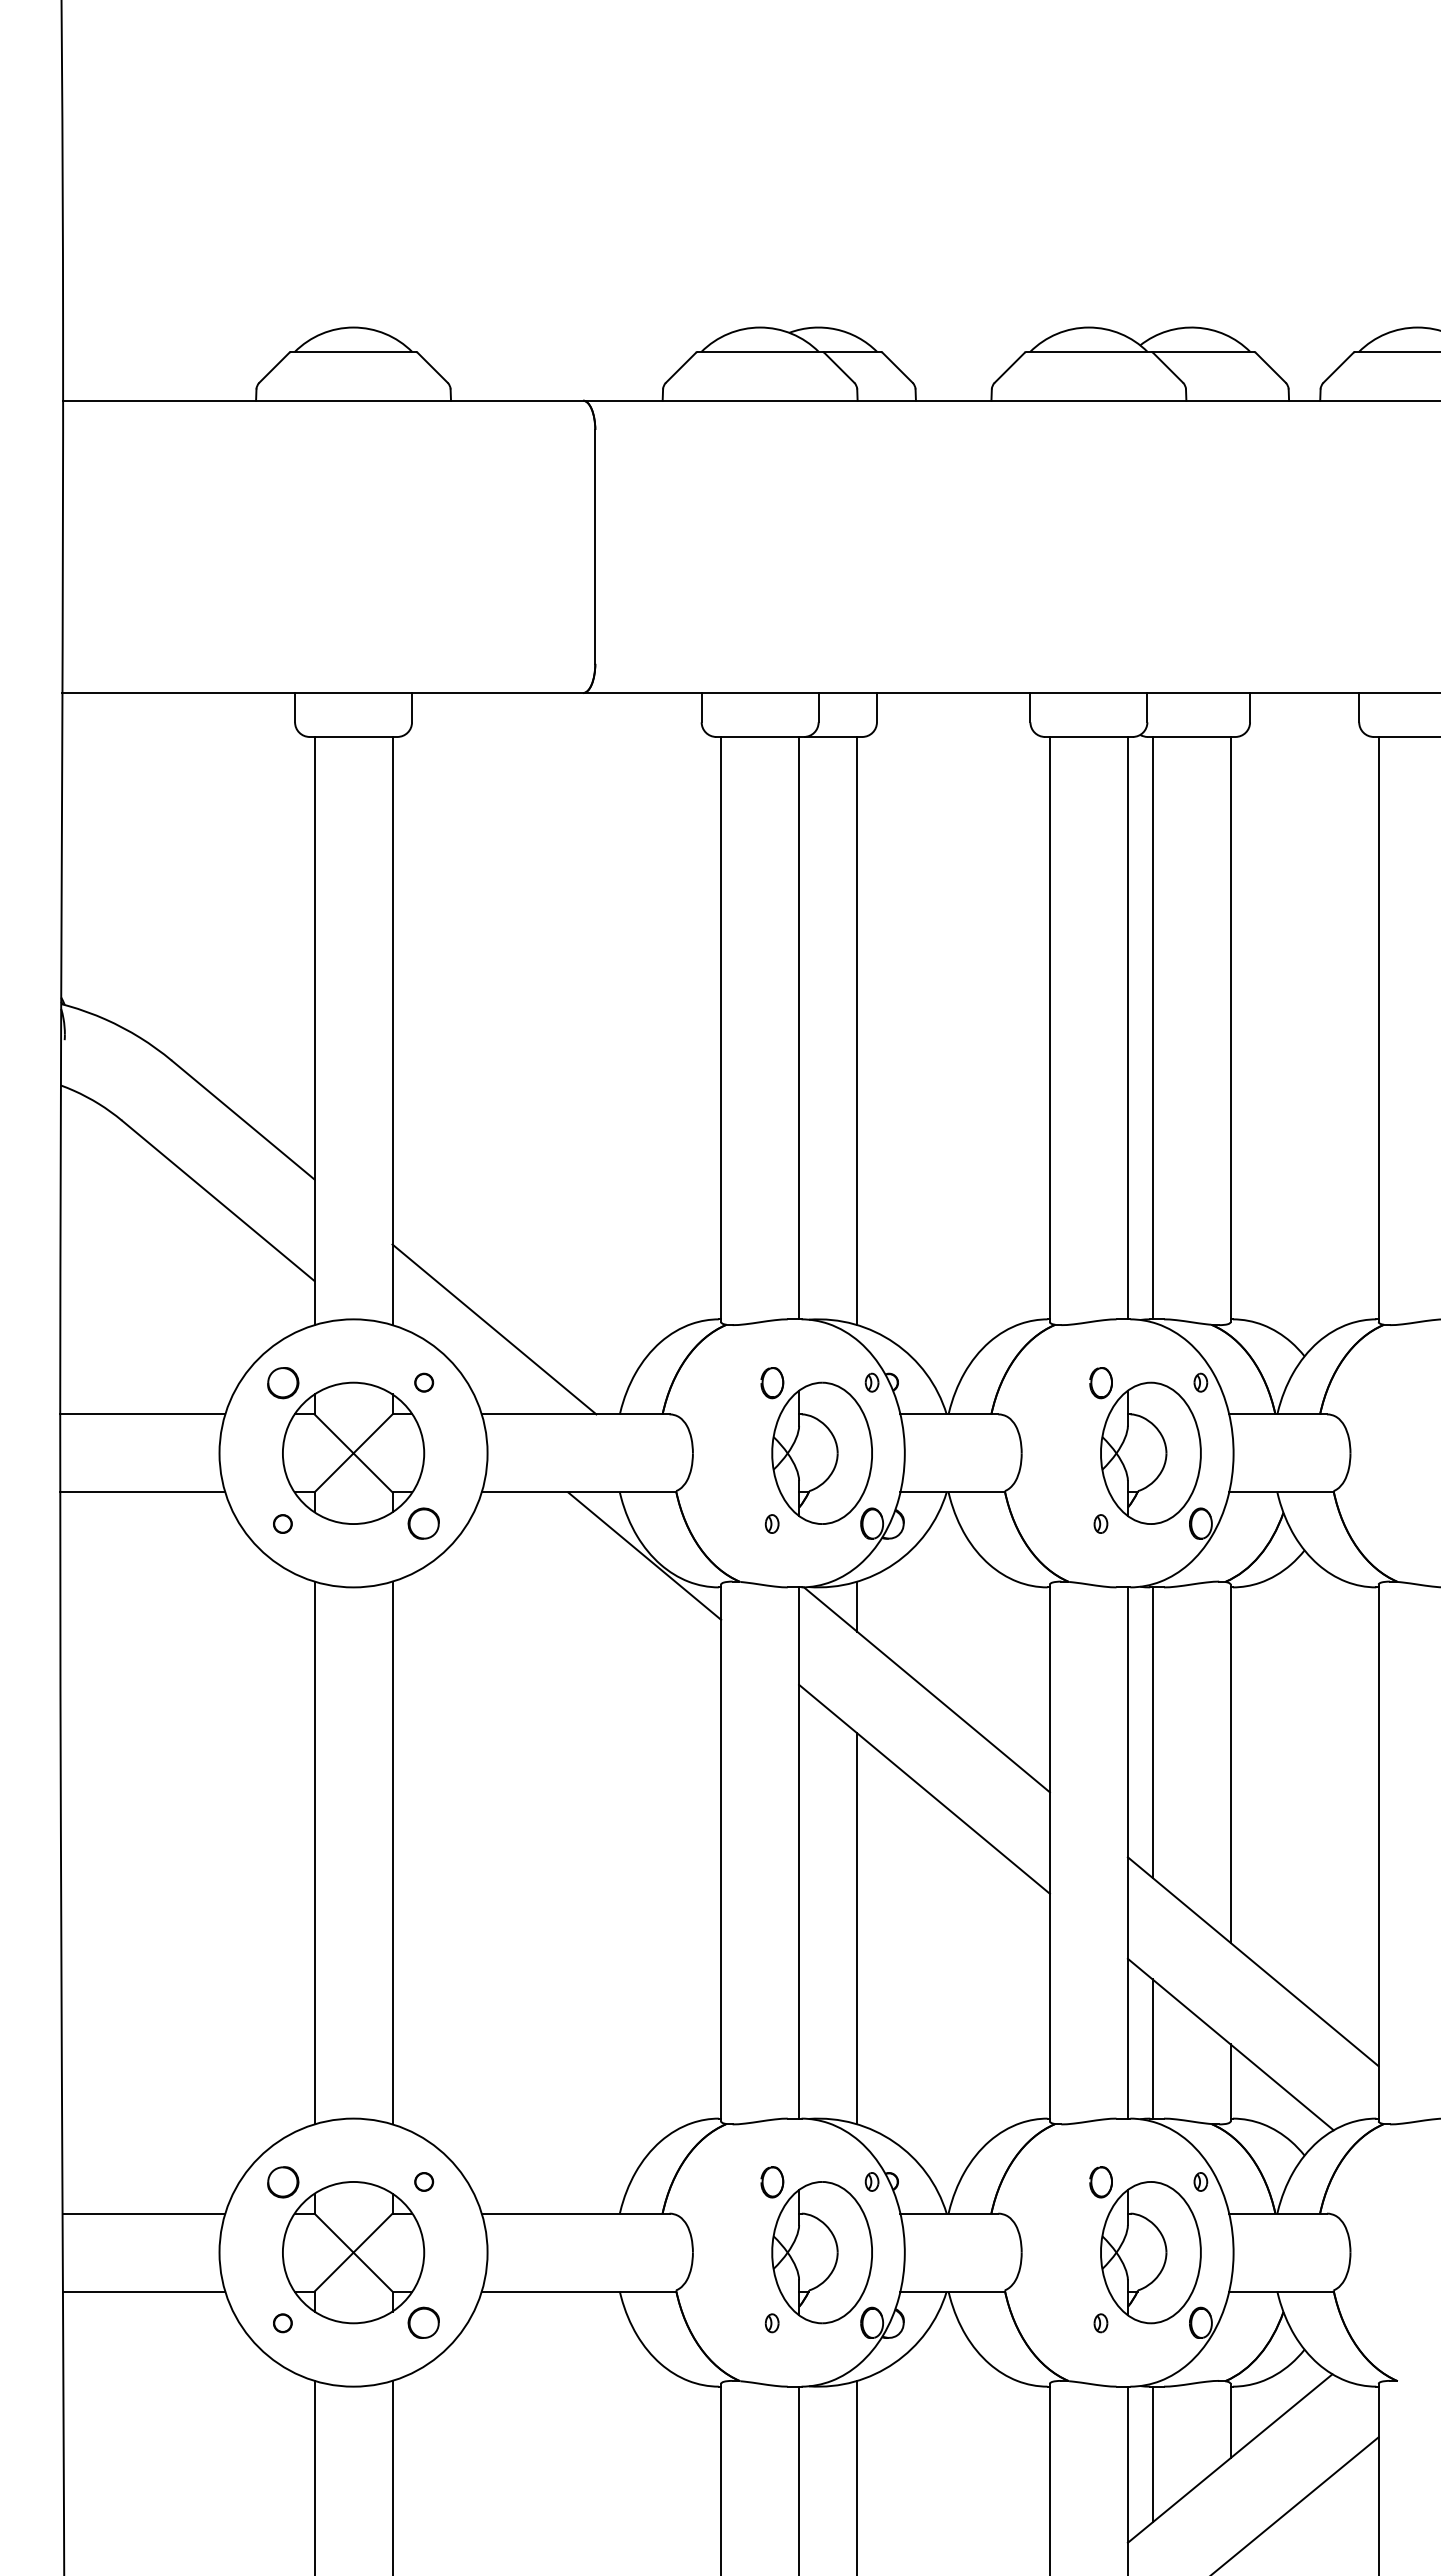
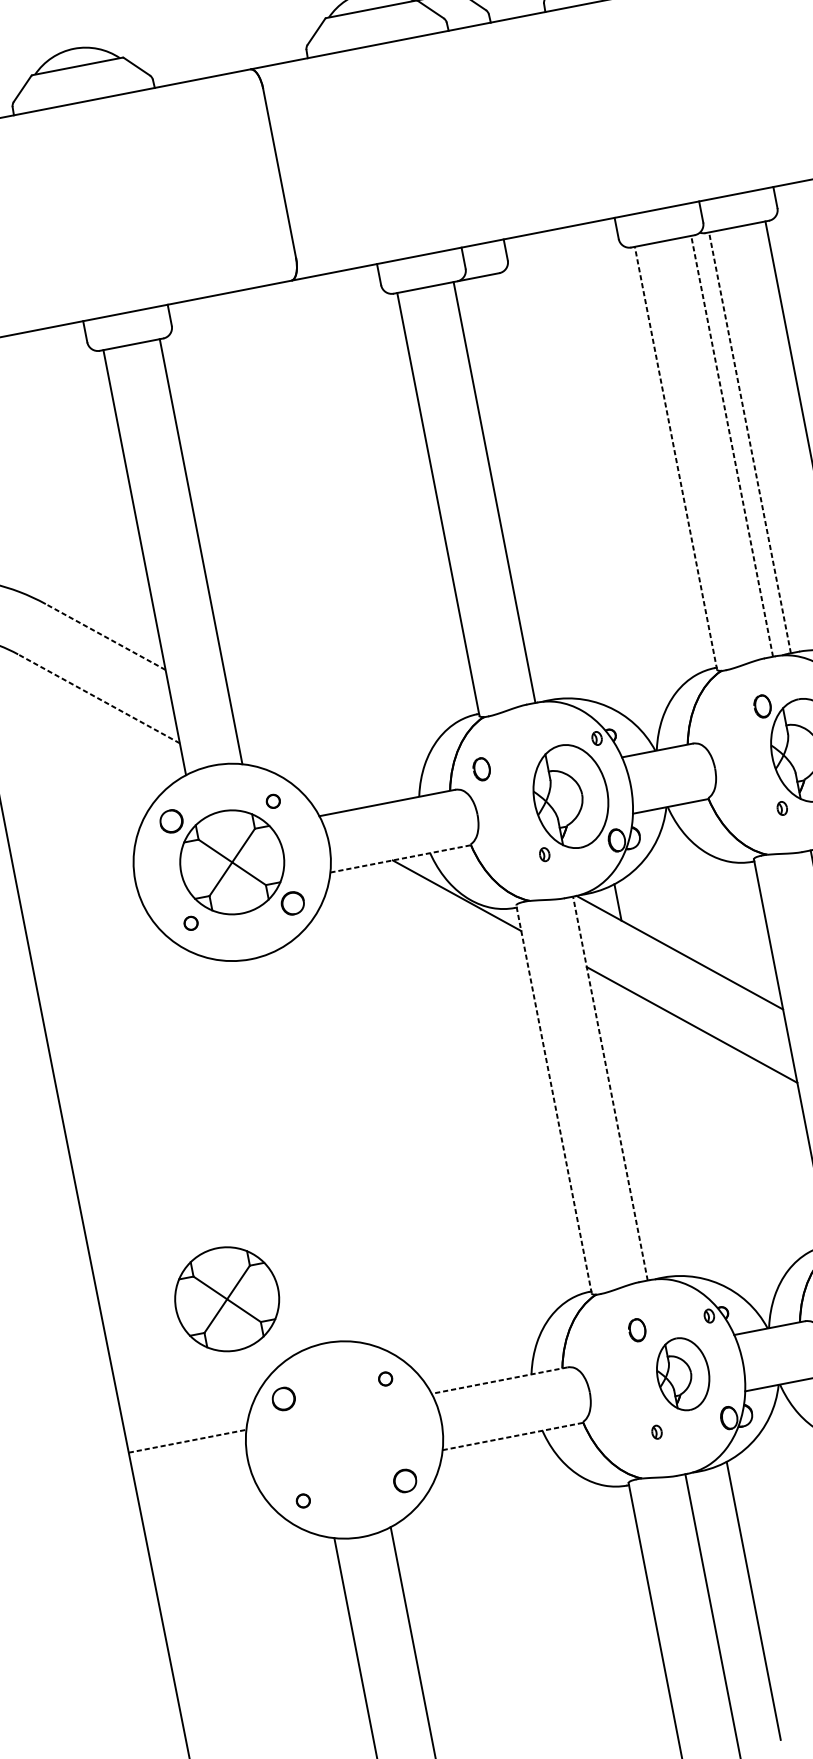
line: (1127, 1027) -> (731, 445), solid -> dashed
line: (1152, 1027) -> (749, 442), solid -> dashed
line: (1049, 1029) -> (675, 458), solid -> dashed
line: (857, 1030) -> (537, 485), removed
line: (243, 1120) -> (105, 637), solid -> dashed
line: (217, 1200) -> (98, 698), solid -> dashed
line: (494, 1329) -> (316, 753), removed
part: (772, 1383) -> (481, 769), moved
line: (142, 1414) -> (74, 863), removed
line: (142, 1492) -> (85, 920), removed
line: (579, 1492) -> (401, 858), solid -> dashed
line: (314, 1852) -> (260, 1156), removed
line: (392, 1852) -> (316, 1145), removed
line: (721, 1852) -> (554, 1099), solid -> dashed
line: (799, 1853) -> (610, 1088), solid -> dashed
line: (857, 1928) -> (663, 1134), removed
line: (144, 2213) -> (187, 1441), solid -> dashed
line: (575, 2213) -> (499, 1380), solid -> dashed
part: (353, 2252) -> (227, 1299), moved
part: (821, 2252) -> (682, 1374), size x0.7
line: (143, 2291) -> (198, 1497), removed
line: (579, 2291) -> (513, 1436), solid -> dashed

